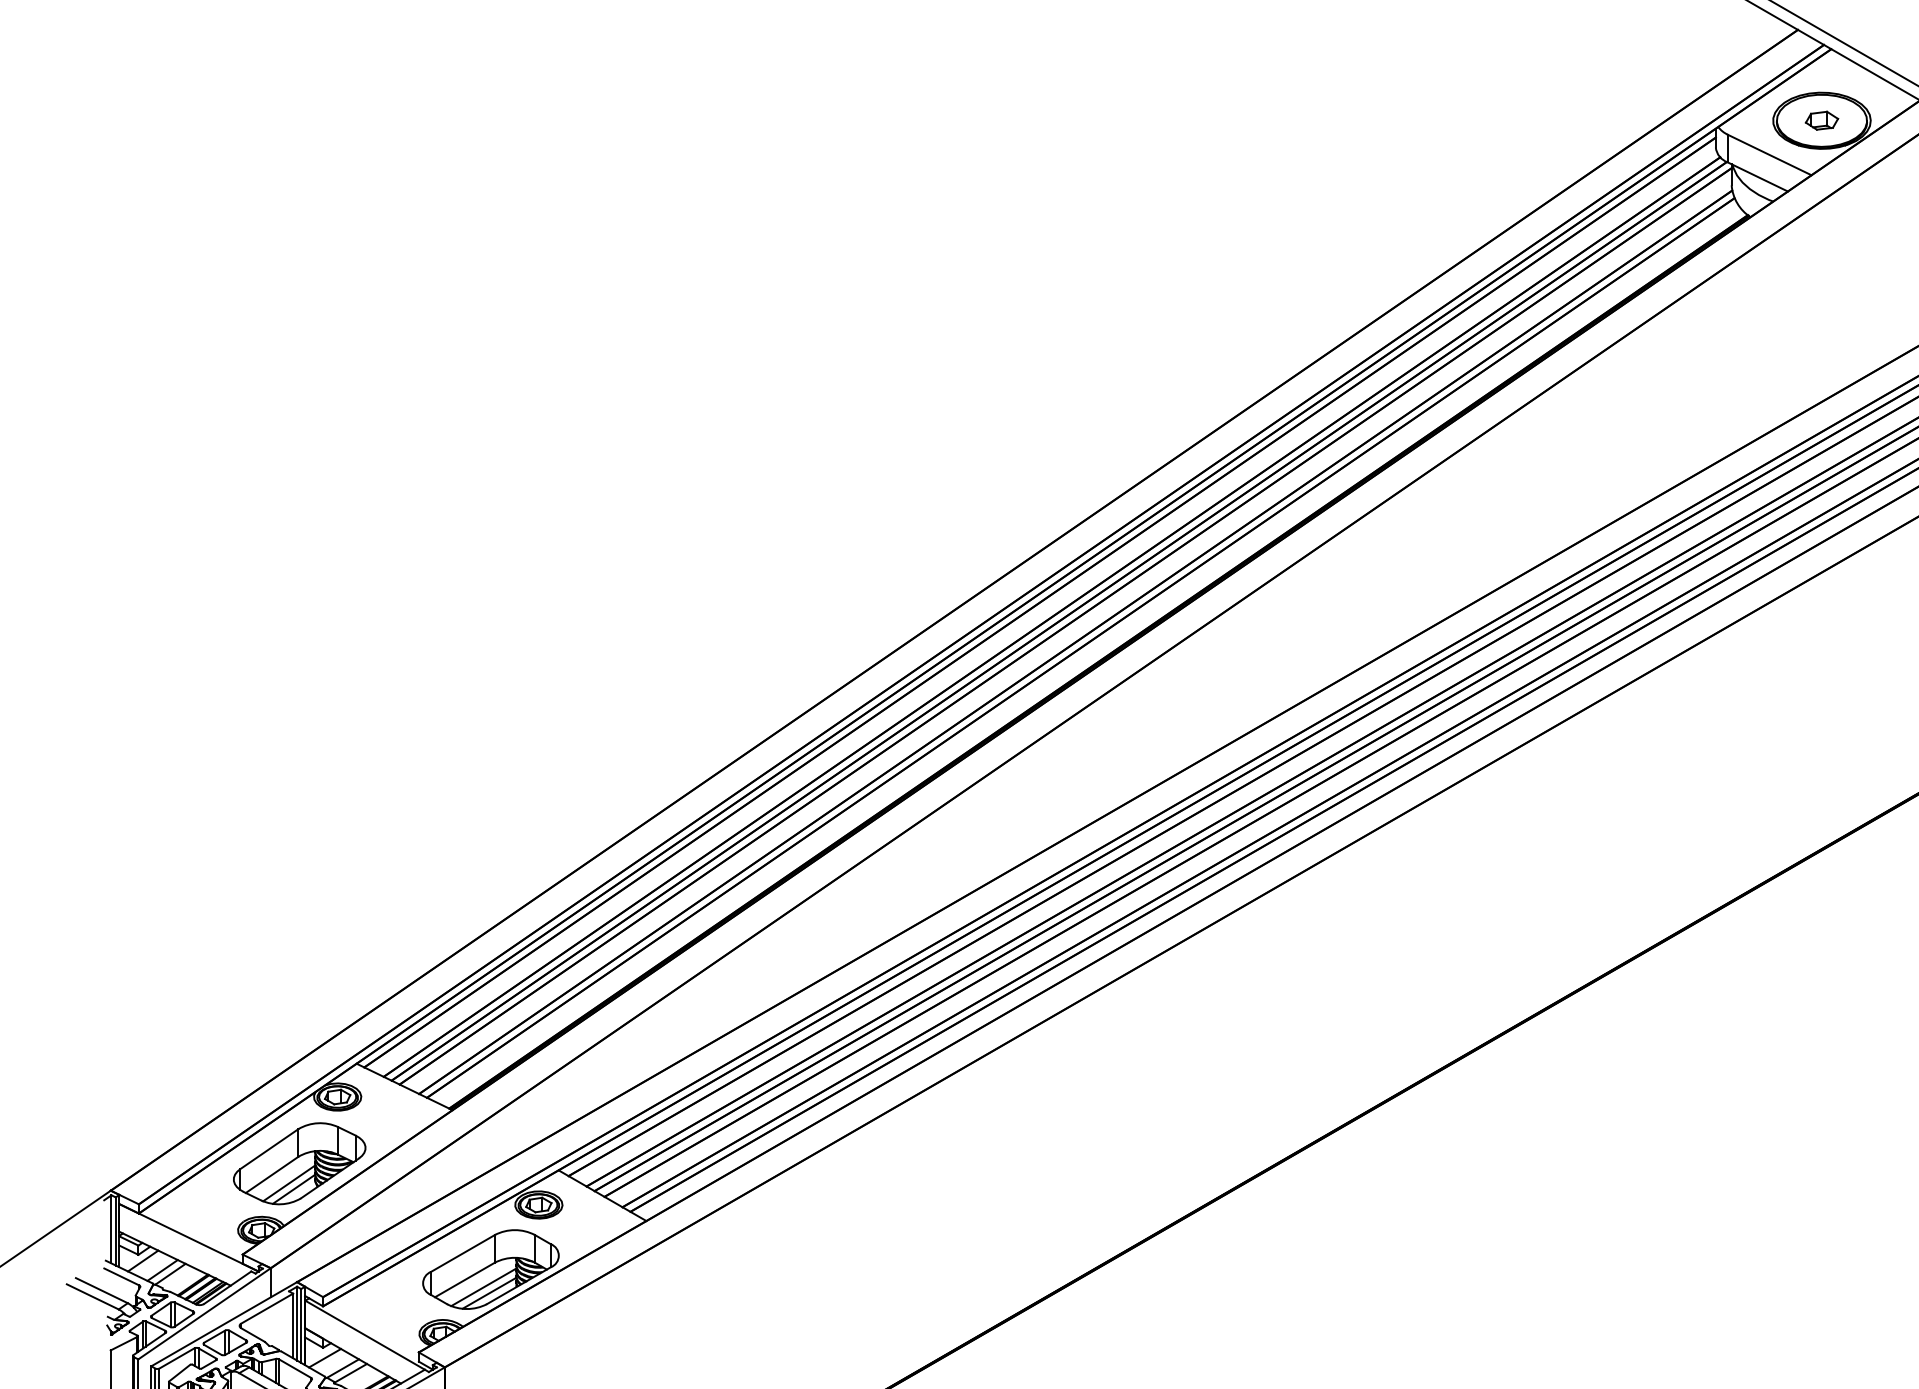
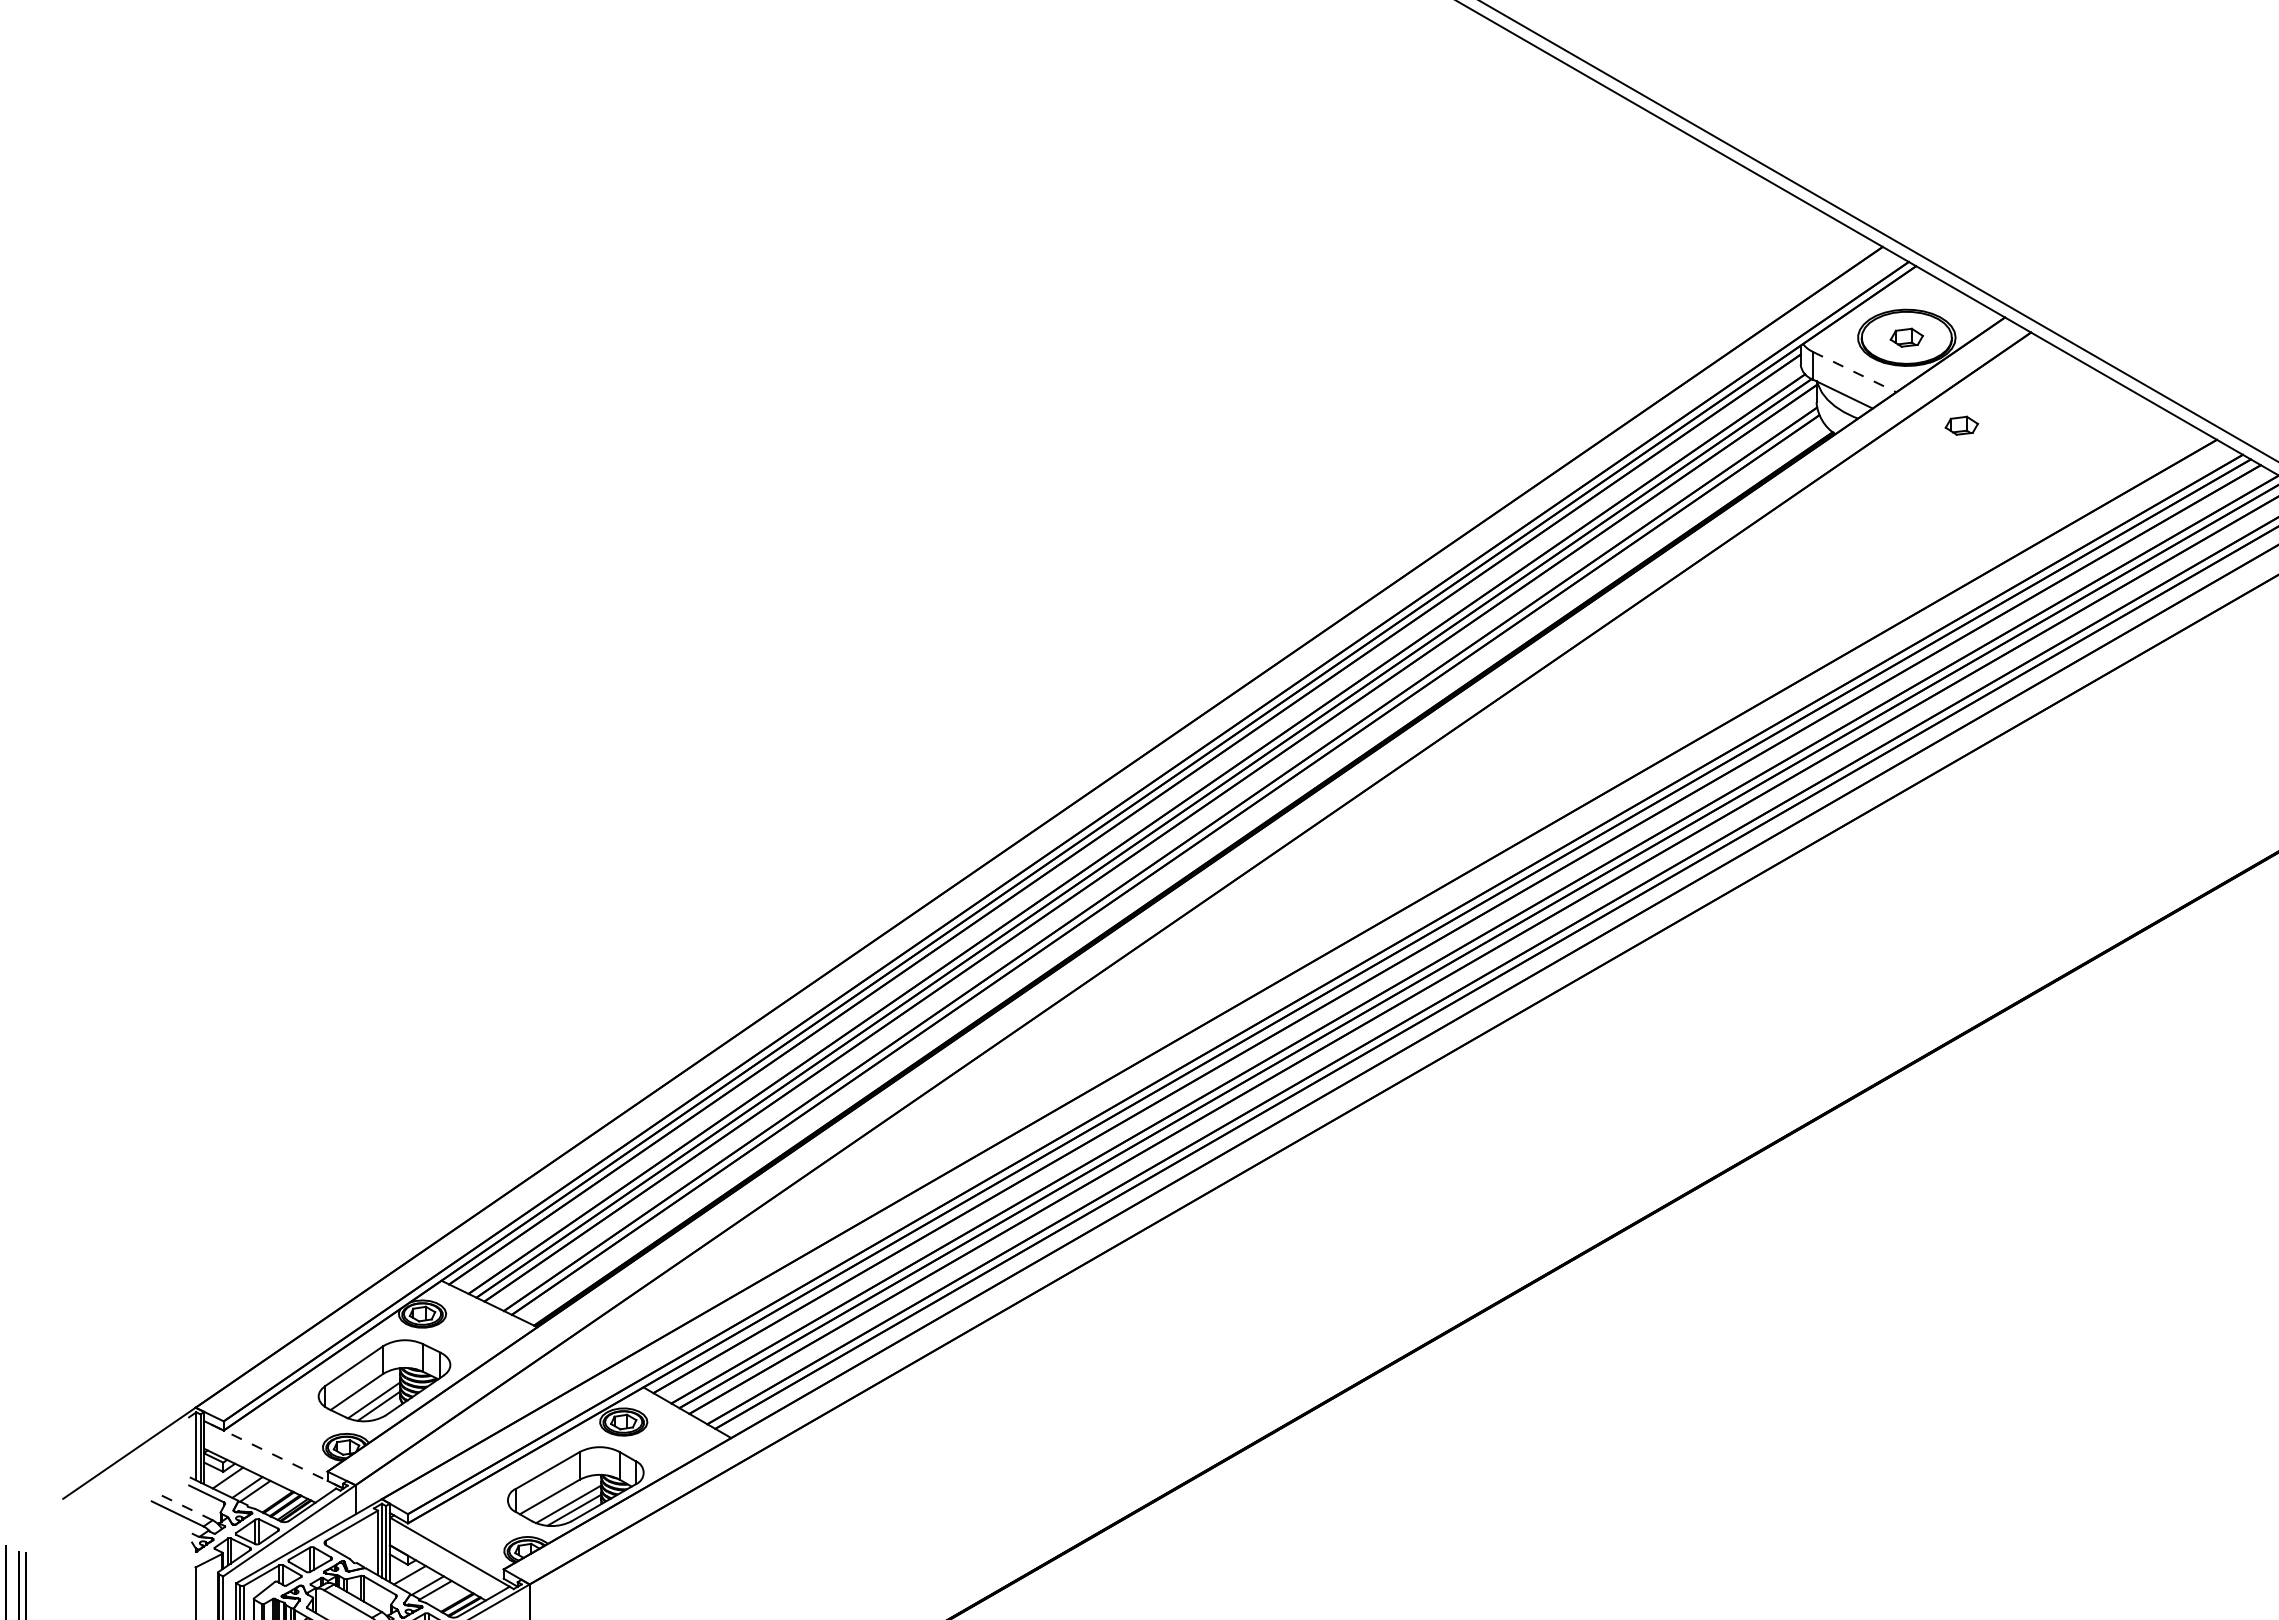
line: (1770, 155) -> (1855, 372), solid -> dashed
part: (1876, 208) -> (1961, 425), added
line: (188, 1237) -> (273, 1454), solid -> dashed
line: (101, 1290) -> (186, 1507), solid -> dashed

